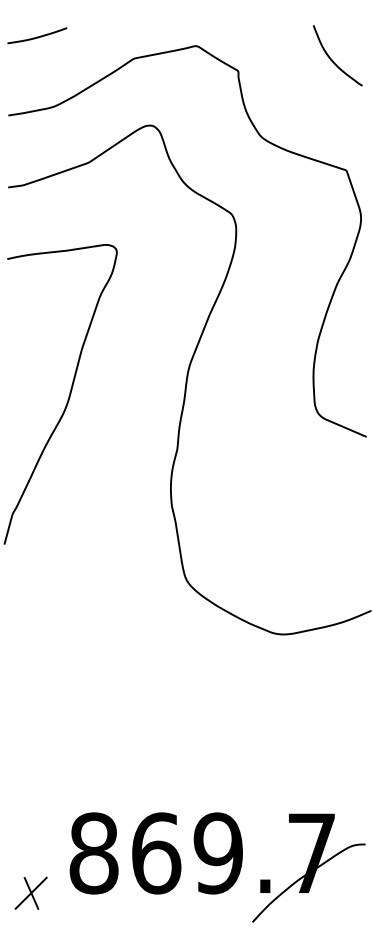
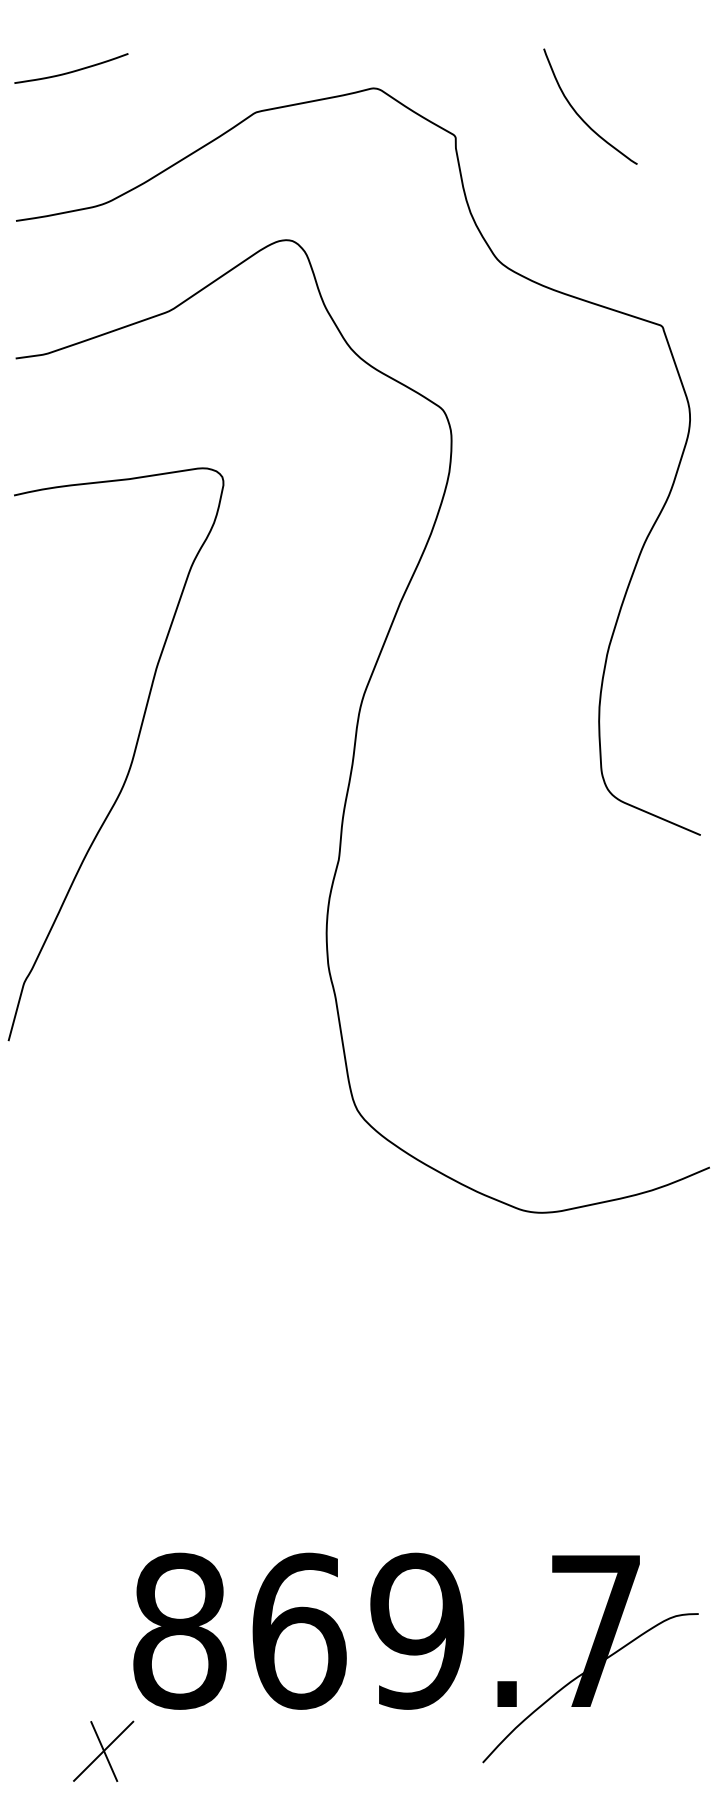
curve: (332, 59) -> (580, 113), moved
part: (30, 892) -> (102, 1749), moved

